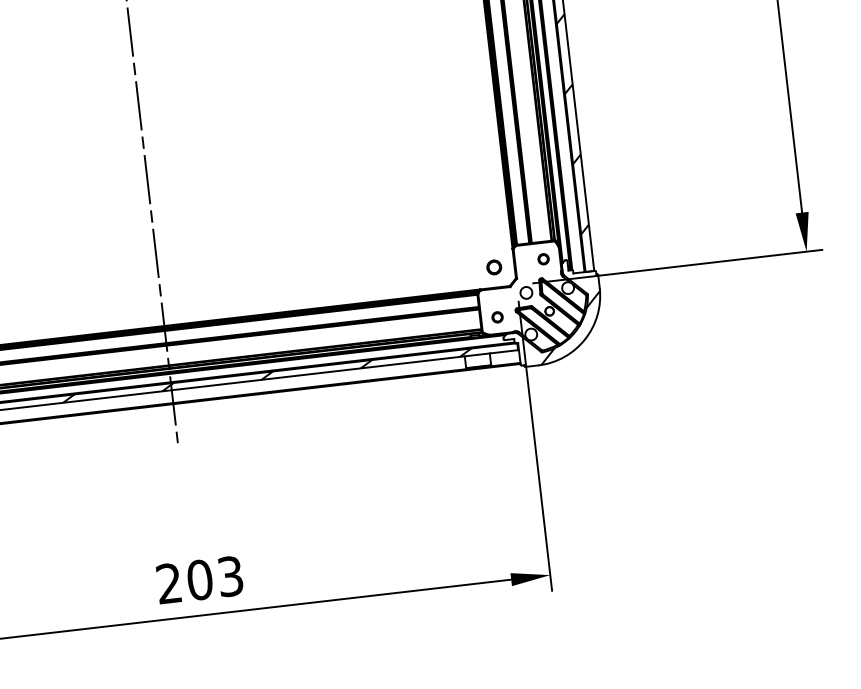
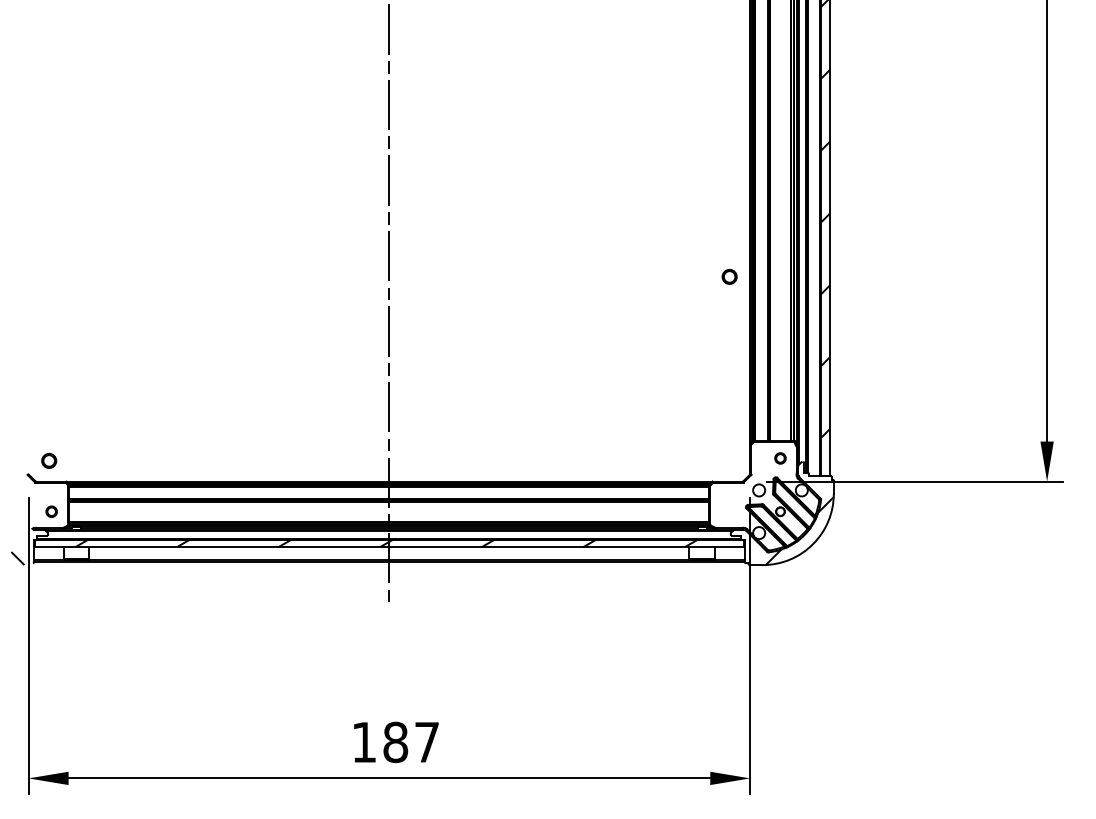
part: (494, 267) -> (729, 276), moved
part: (497, 317) -> (727, 511), removed
text: (199, 580) -> (395, 742), 203 -> 187

